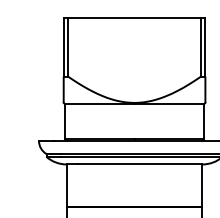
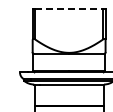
line: (135, 16) -> (69, 8), solid -> dashed

